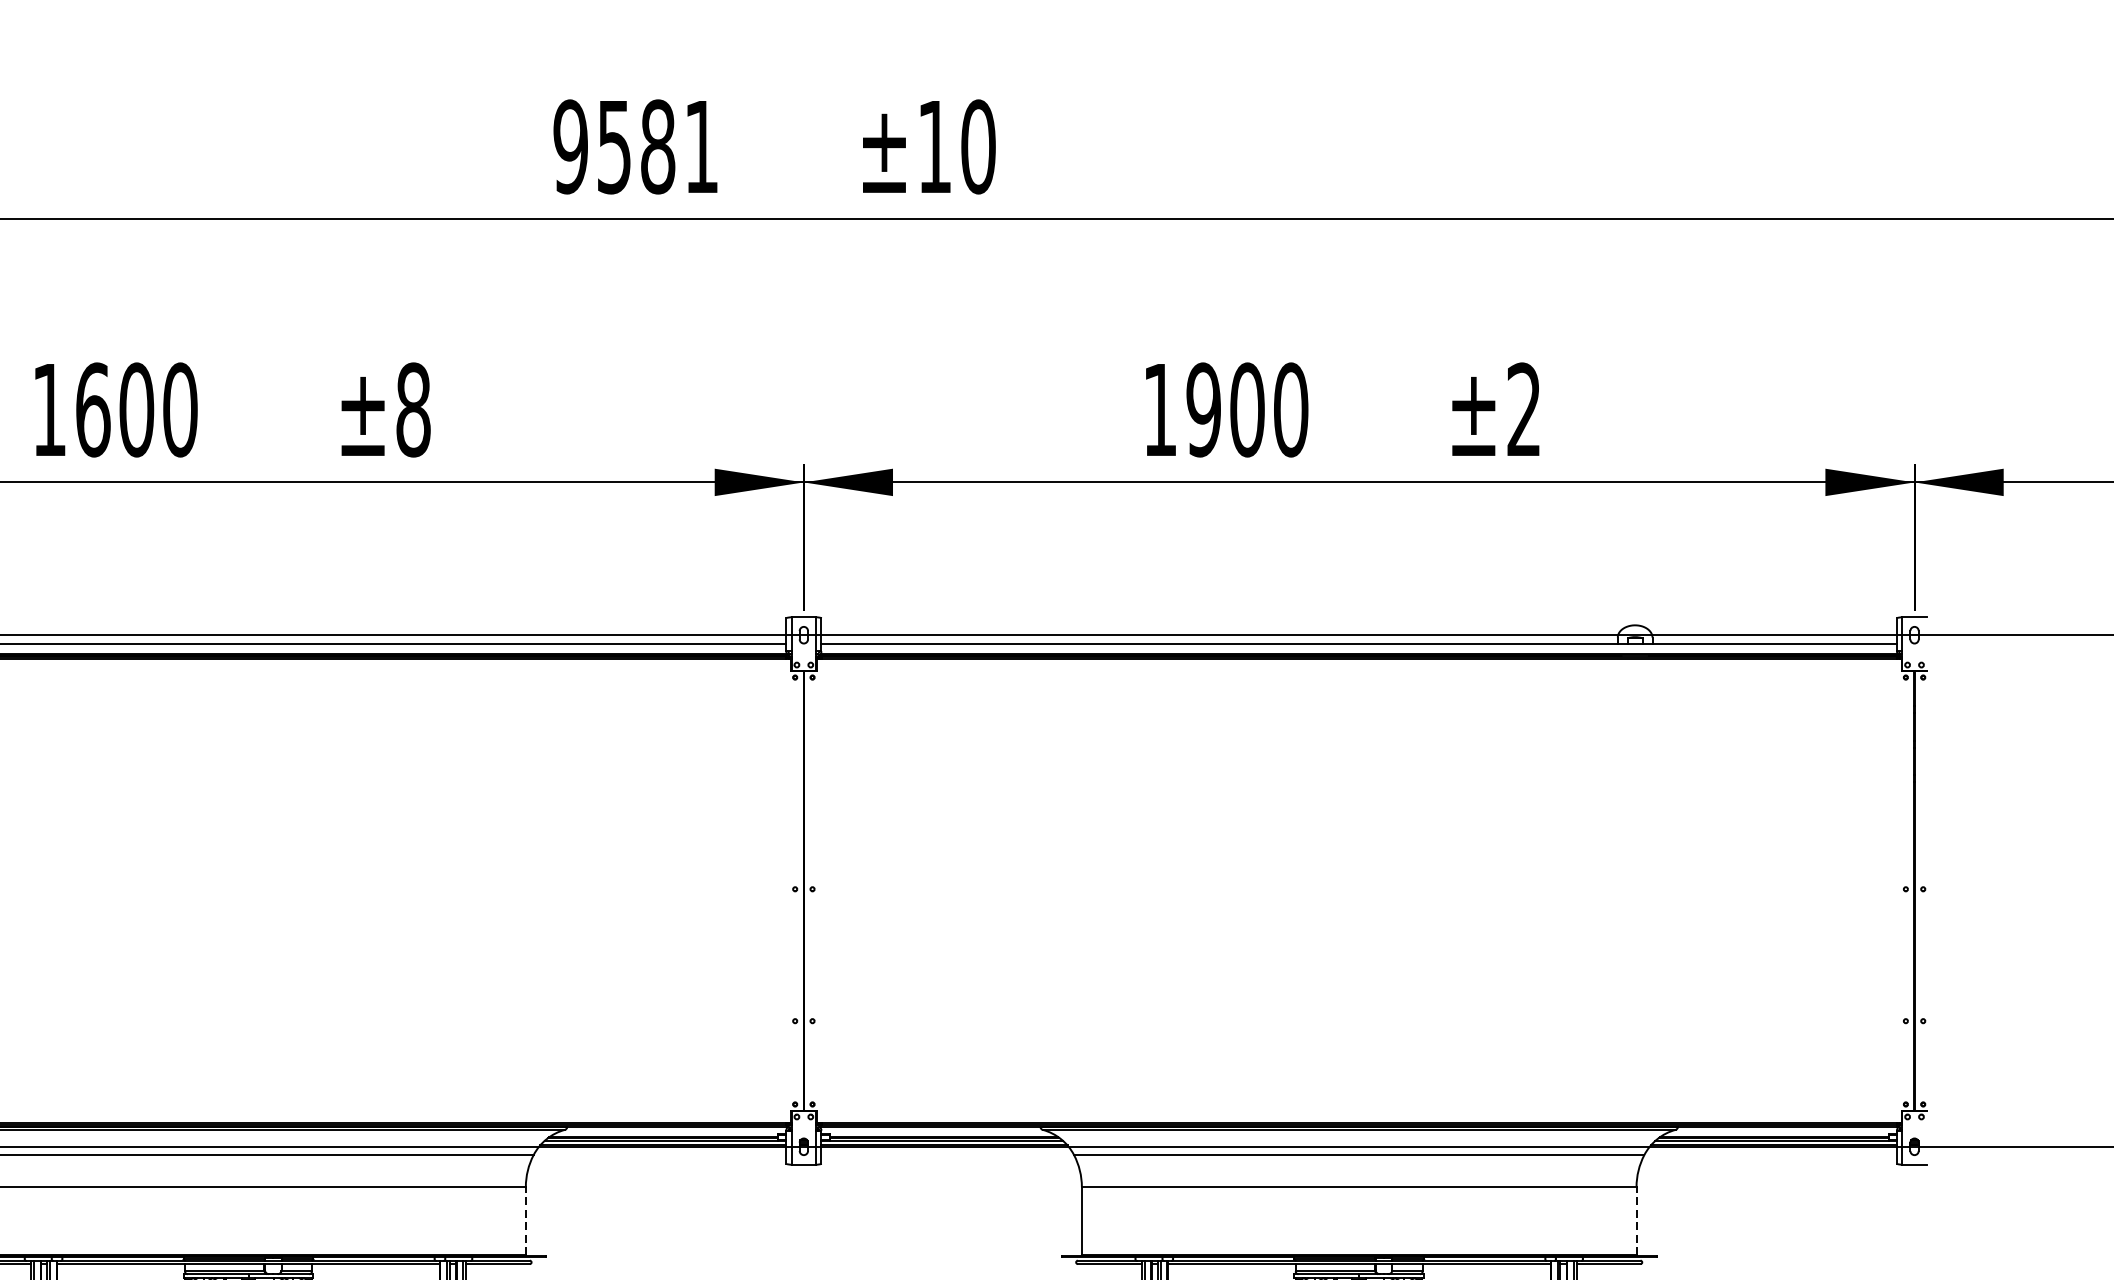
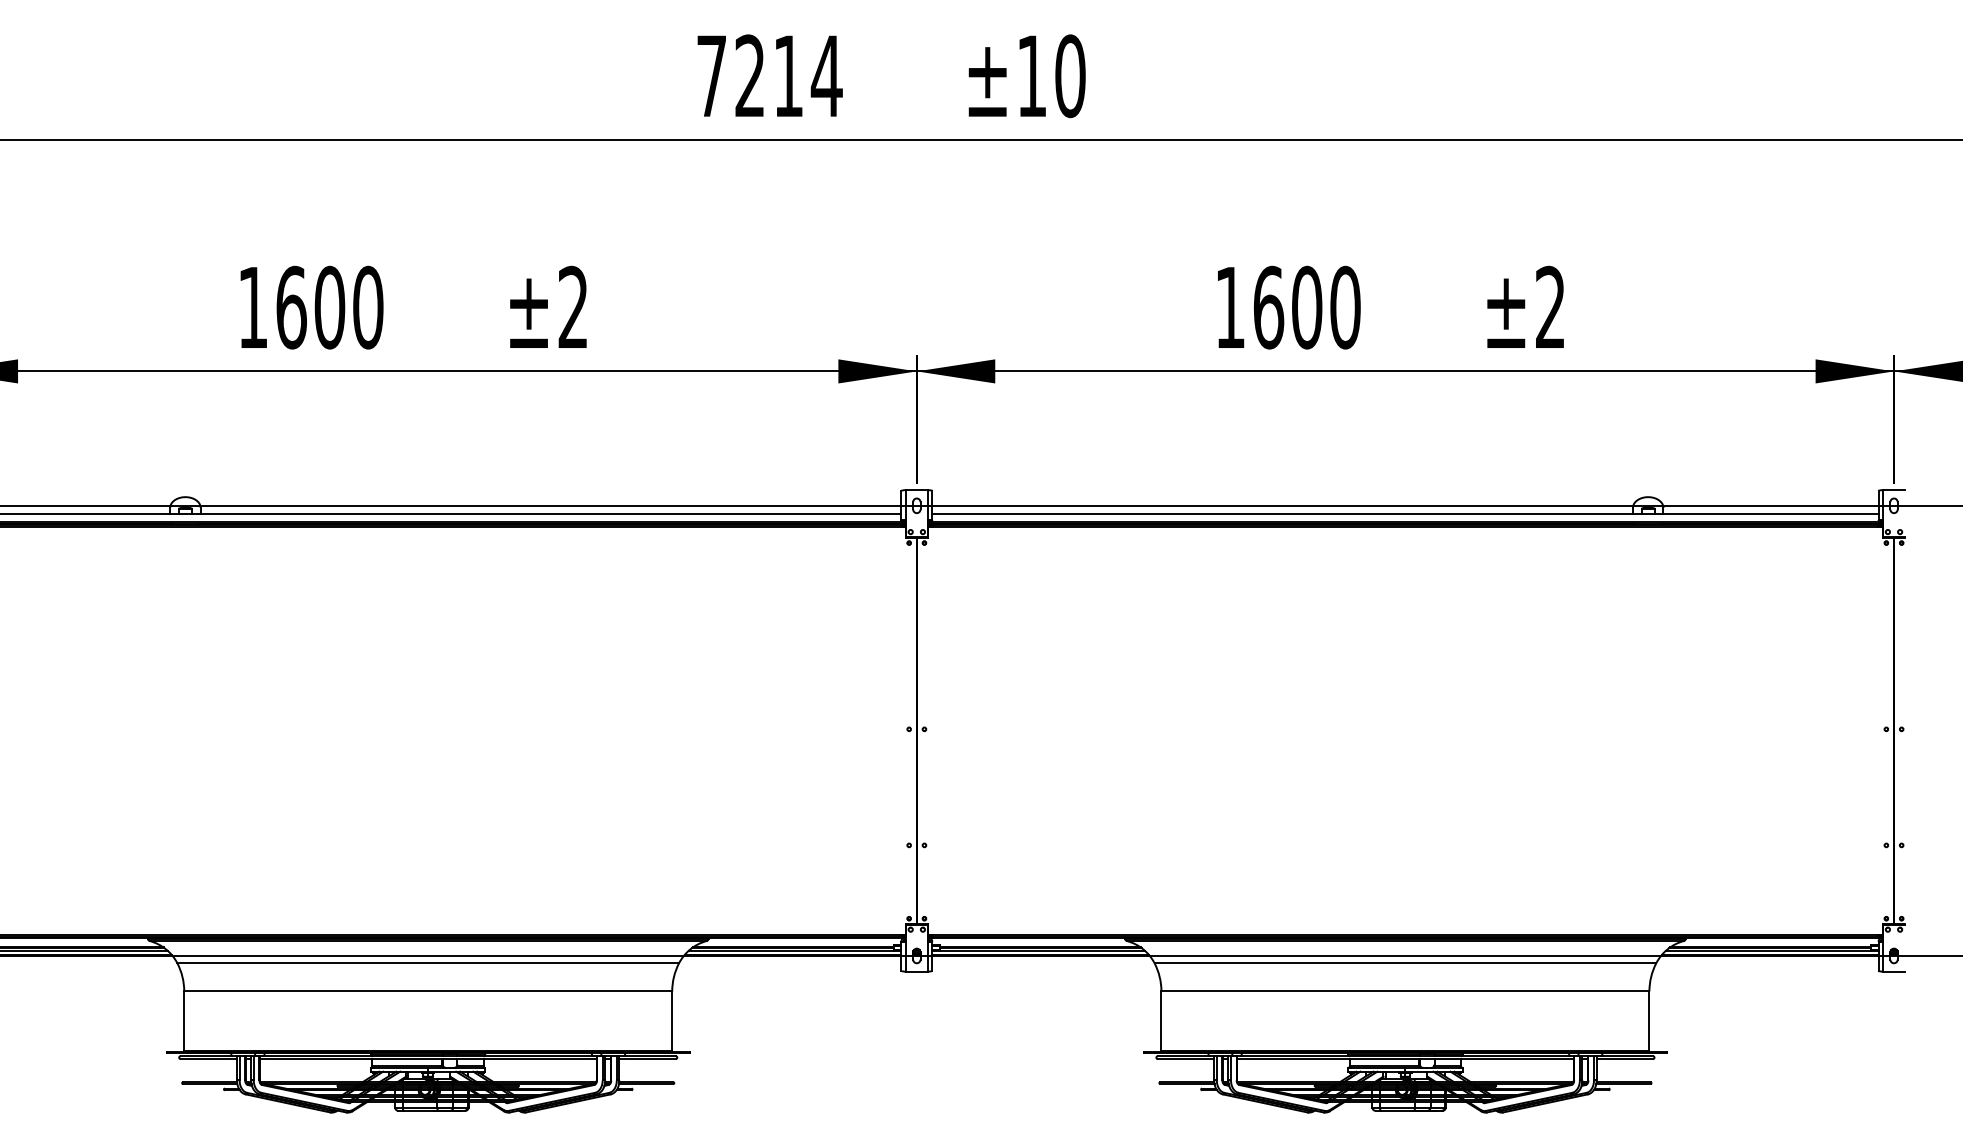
text: (636, 147) -> (769, 76), 9581 -> 7214
text: (413, 409) -> (573, 307), ±8 -> ±2
text: (1203, 409) -> (1268, 307), 1900 -> 1600
line: (526, 1221) -> (672, 1021), dashed -> solid
line: (1636, 1221) -> (1649, 1021), dashed -> solid

